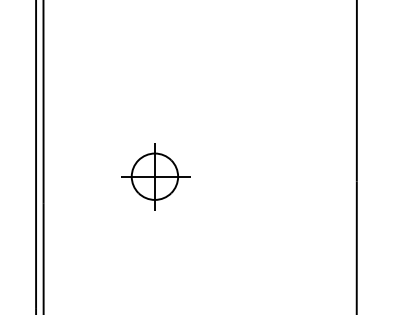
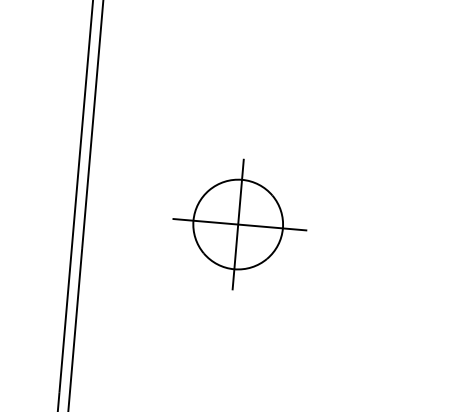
part: (155, 176) -> (239, 224), size x1.4

